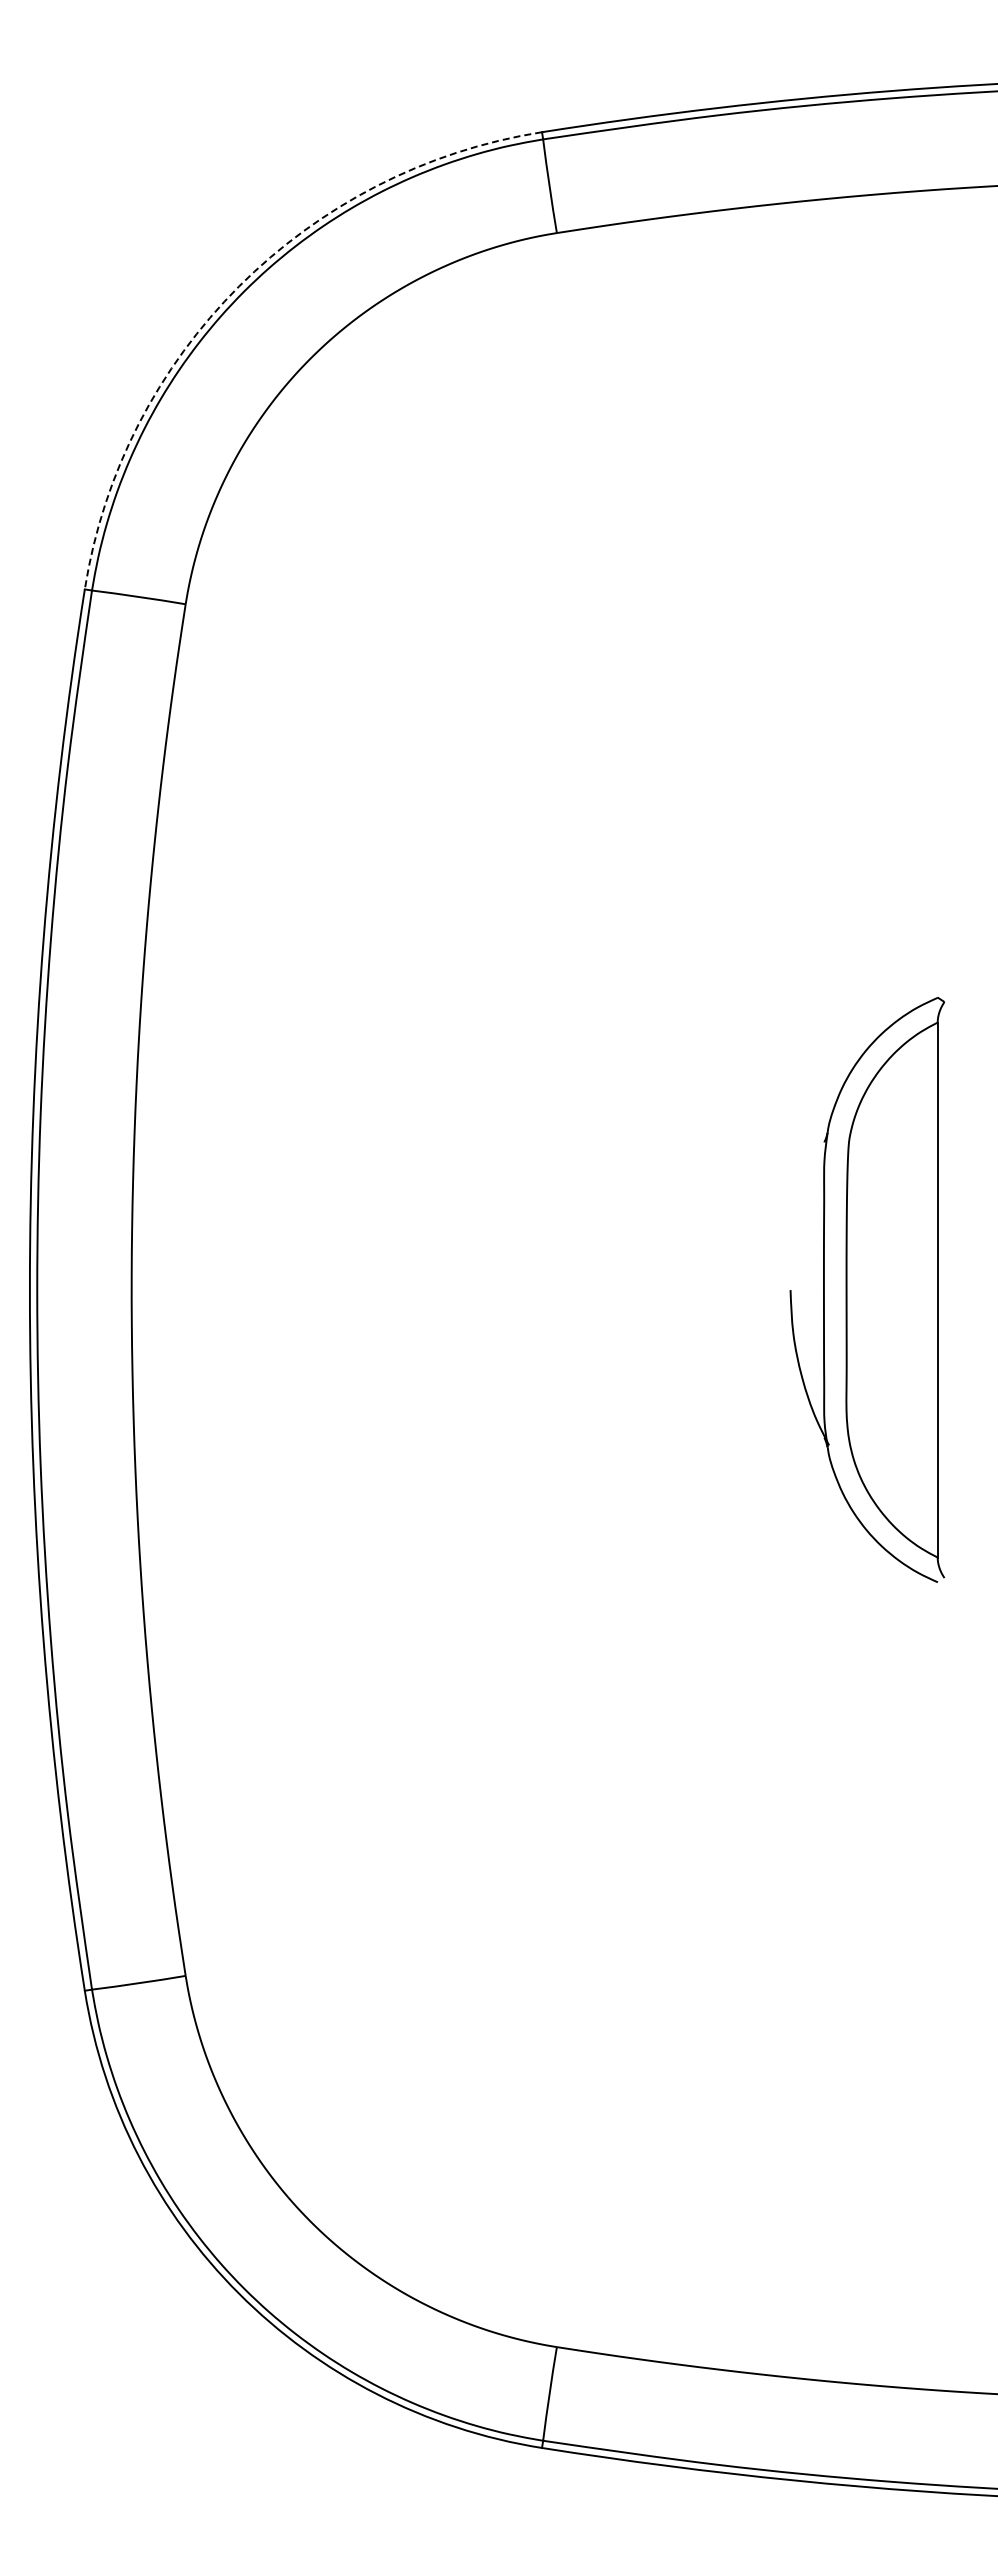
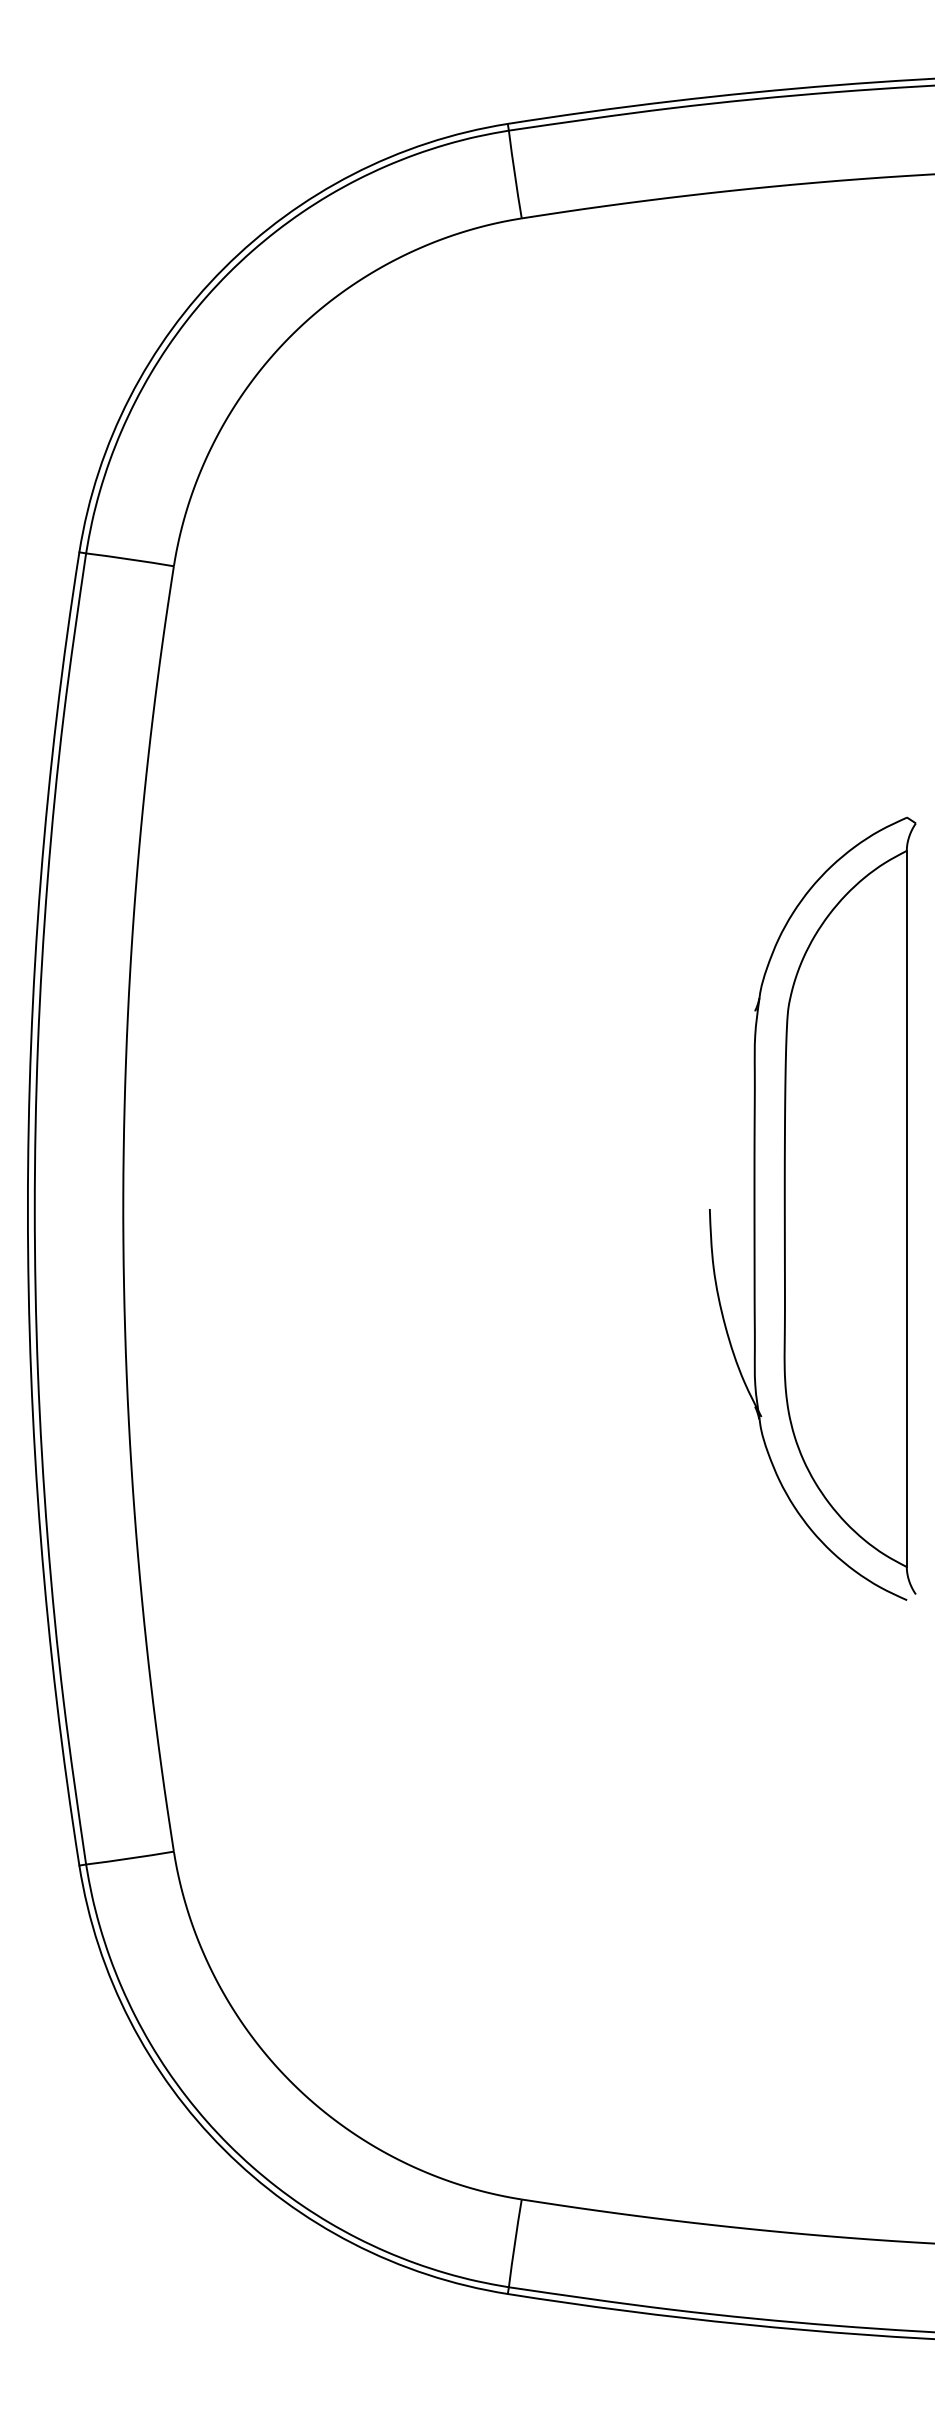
arc: (239, 286) -> (224, 268), dashed -> solid
part: (867, 1289) -> (812, 1208), size x1.43

